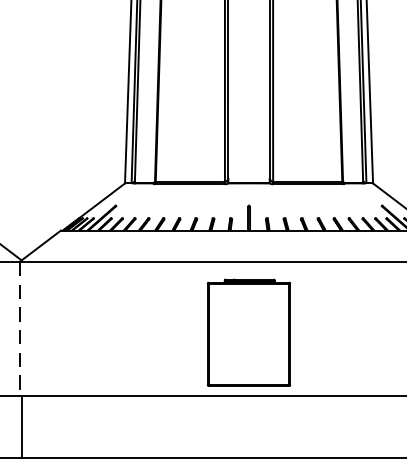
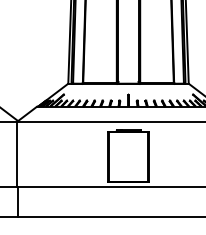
line: (20, 329) -> (17, 154), dashed -> solid

